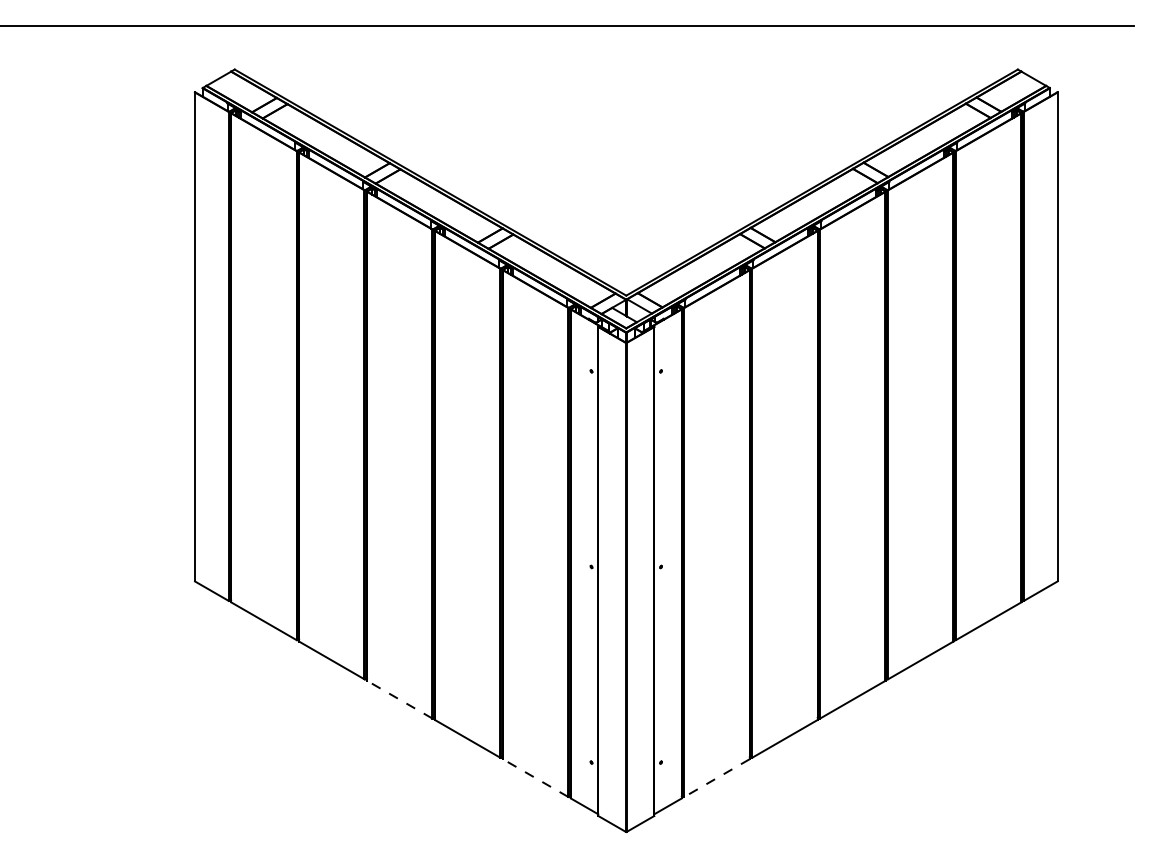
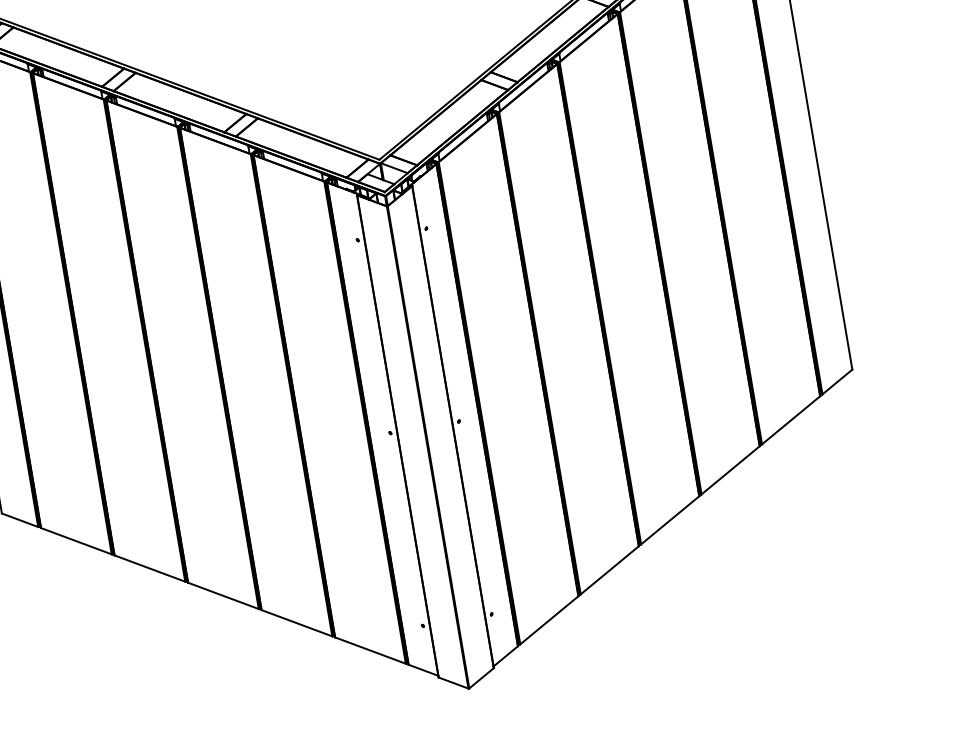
line: (399, 699) -> (223, 595), dashed -> solid
line: (535, 778) -> (370, 650), dashed -> solid
line: (716, 778) -> (548, 620), dashed -> solid

